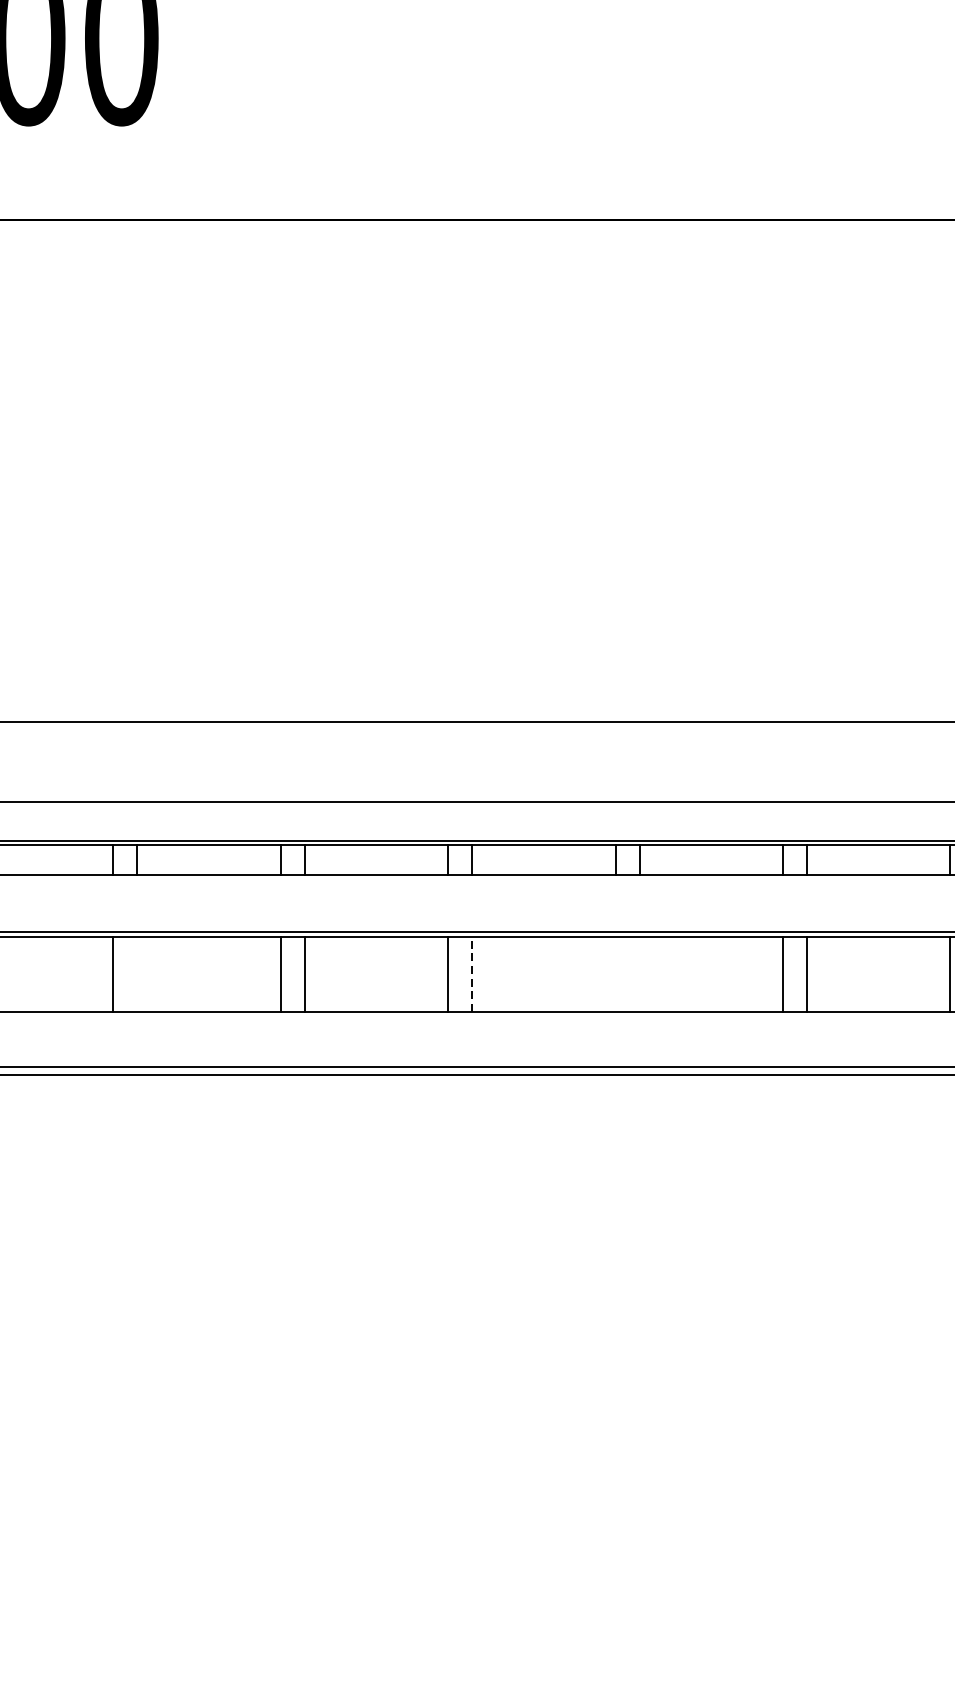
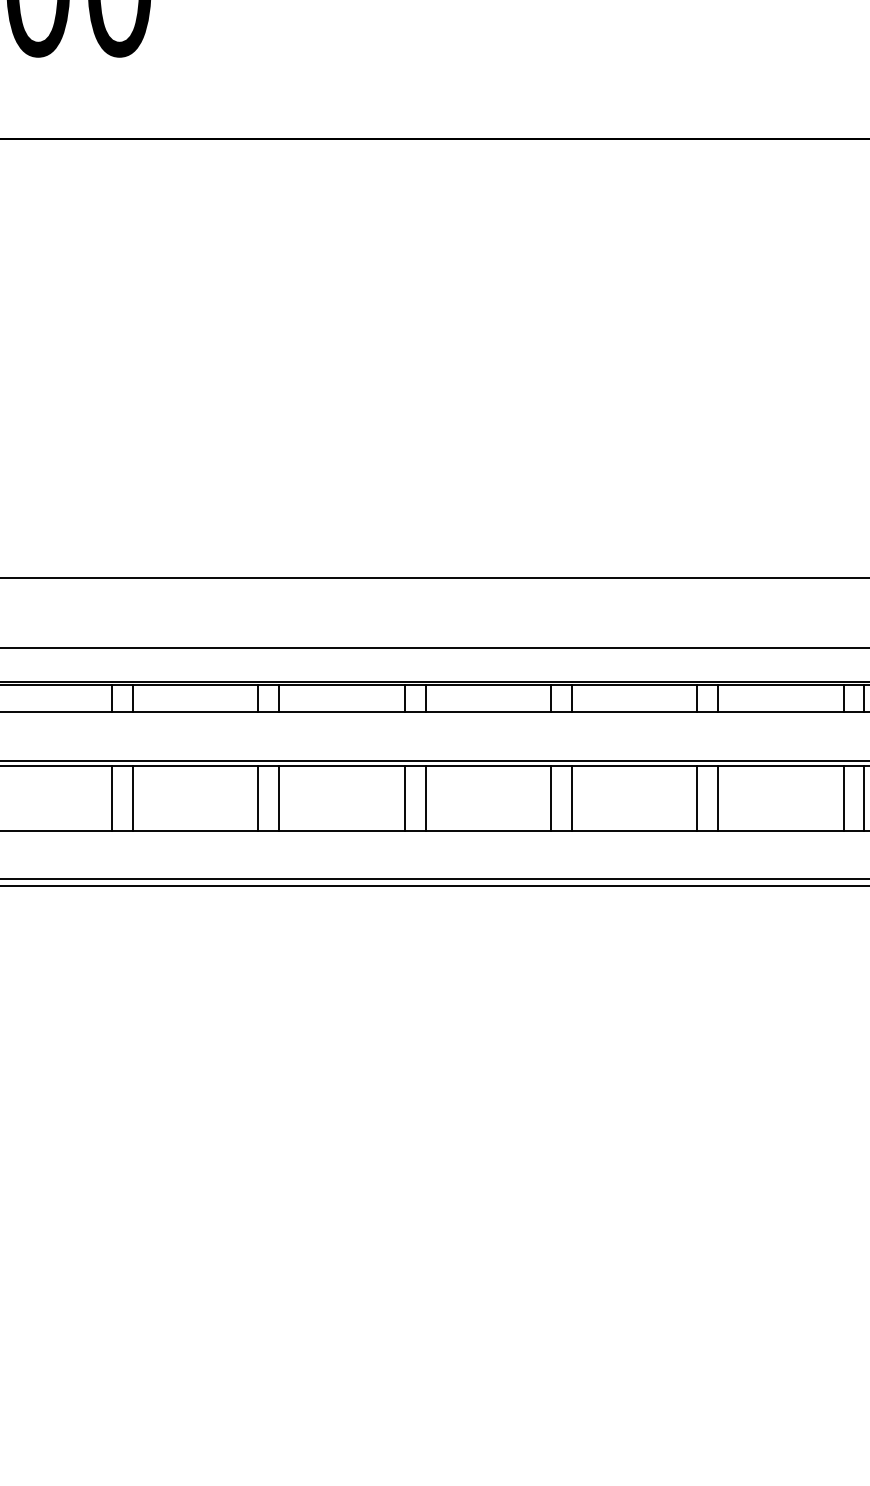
line: (137, 974) -> (133, 798), added
line: (471, 974) -> (425, 798), dashed -> solid
line: (616, 974) -> (551, 798), added
line: (639, 974) -> (571, 798), added

